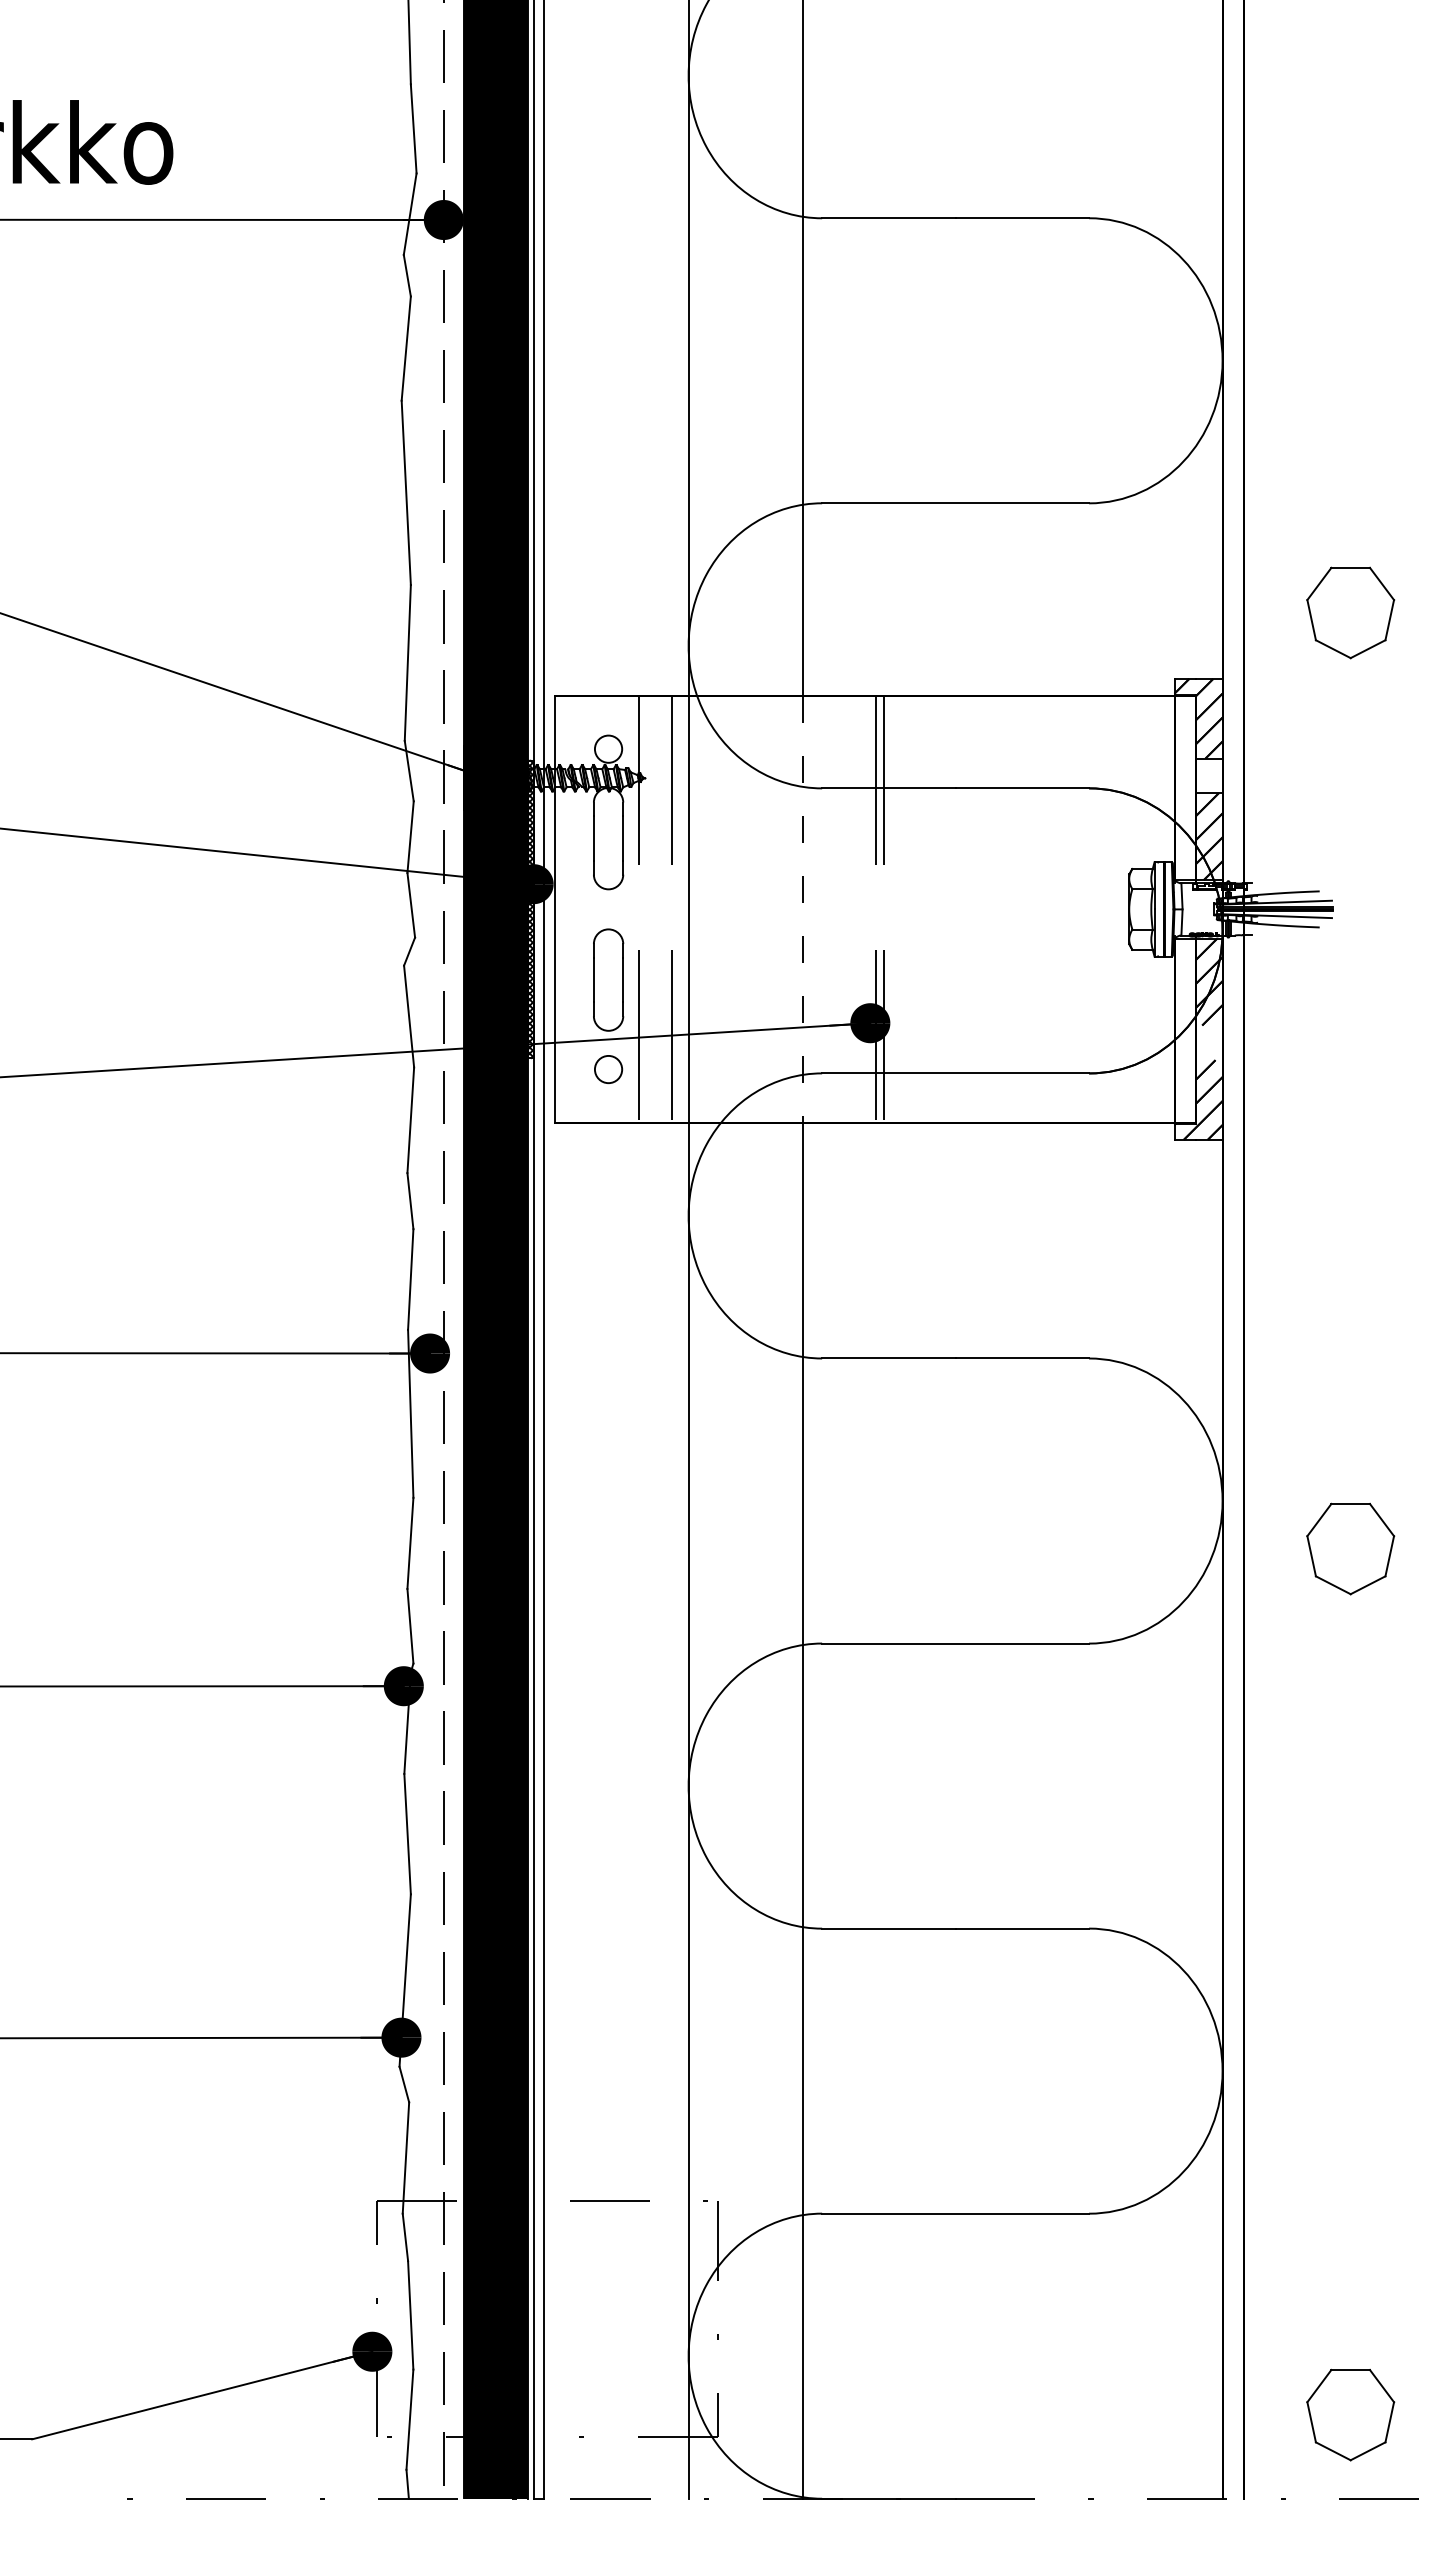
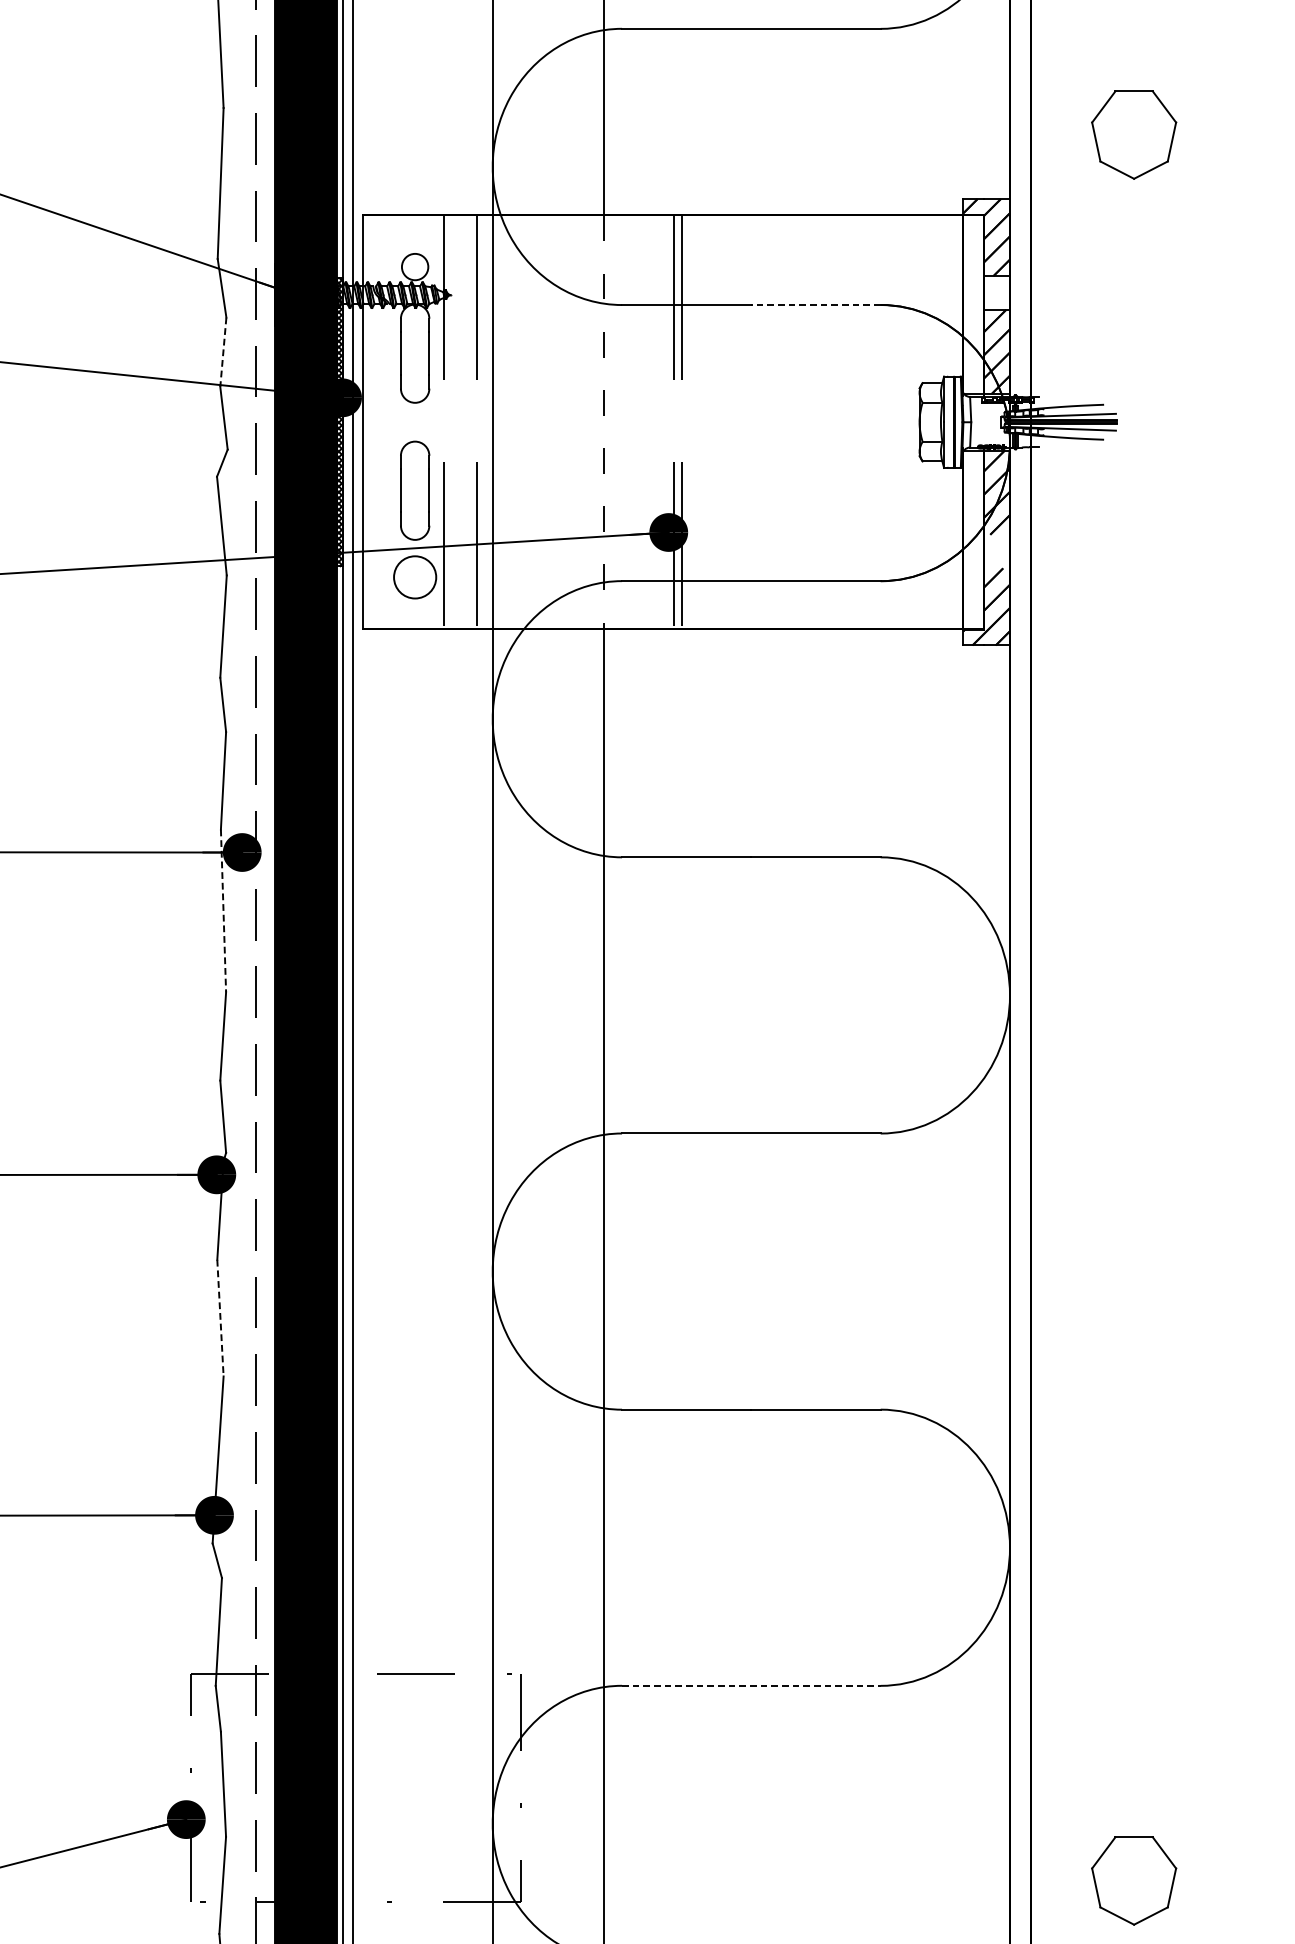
line: (1022, 788) -> (816, 305), solid -> dashed
line: (410, 837) -> (223, 352), solid -> dashed
circle: (608, 1069) -> (415, 577), size x1.6
line: (410, 1414) -> (223, 911), solid -> dashed
part: (1350, 1548) -> (1133, 1041), removed
line: (407, 1834) -> (220, 1318), solid -> dashed
line: (956, 2213) -> (752, 1685), solid -> dashed

